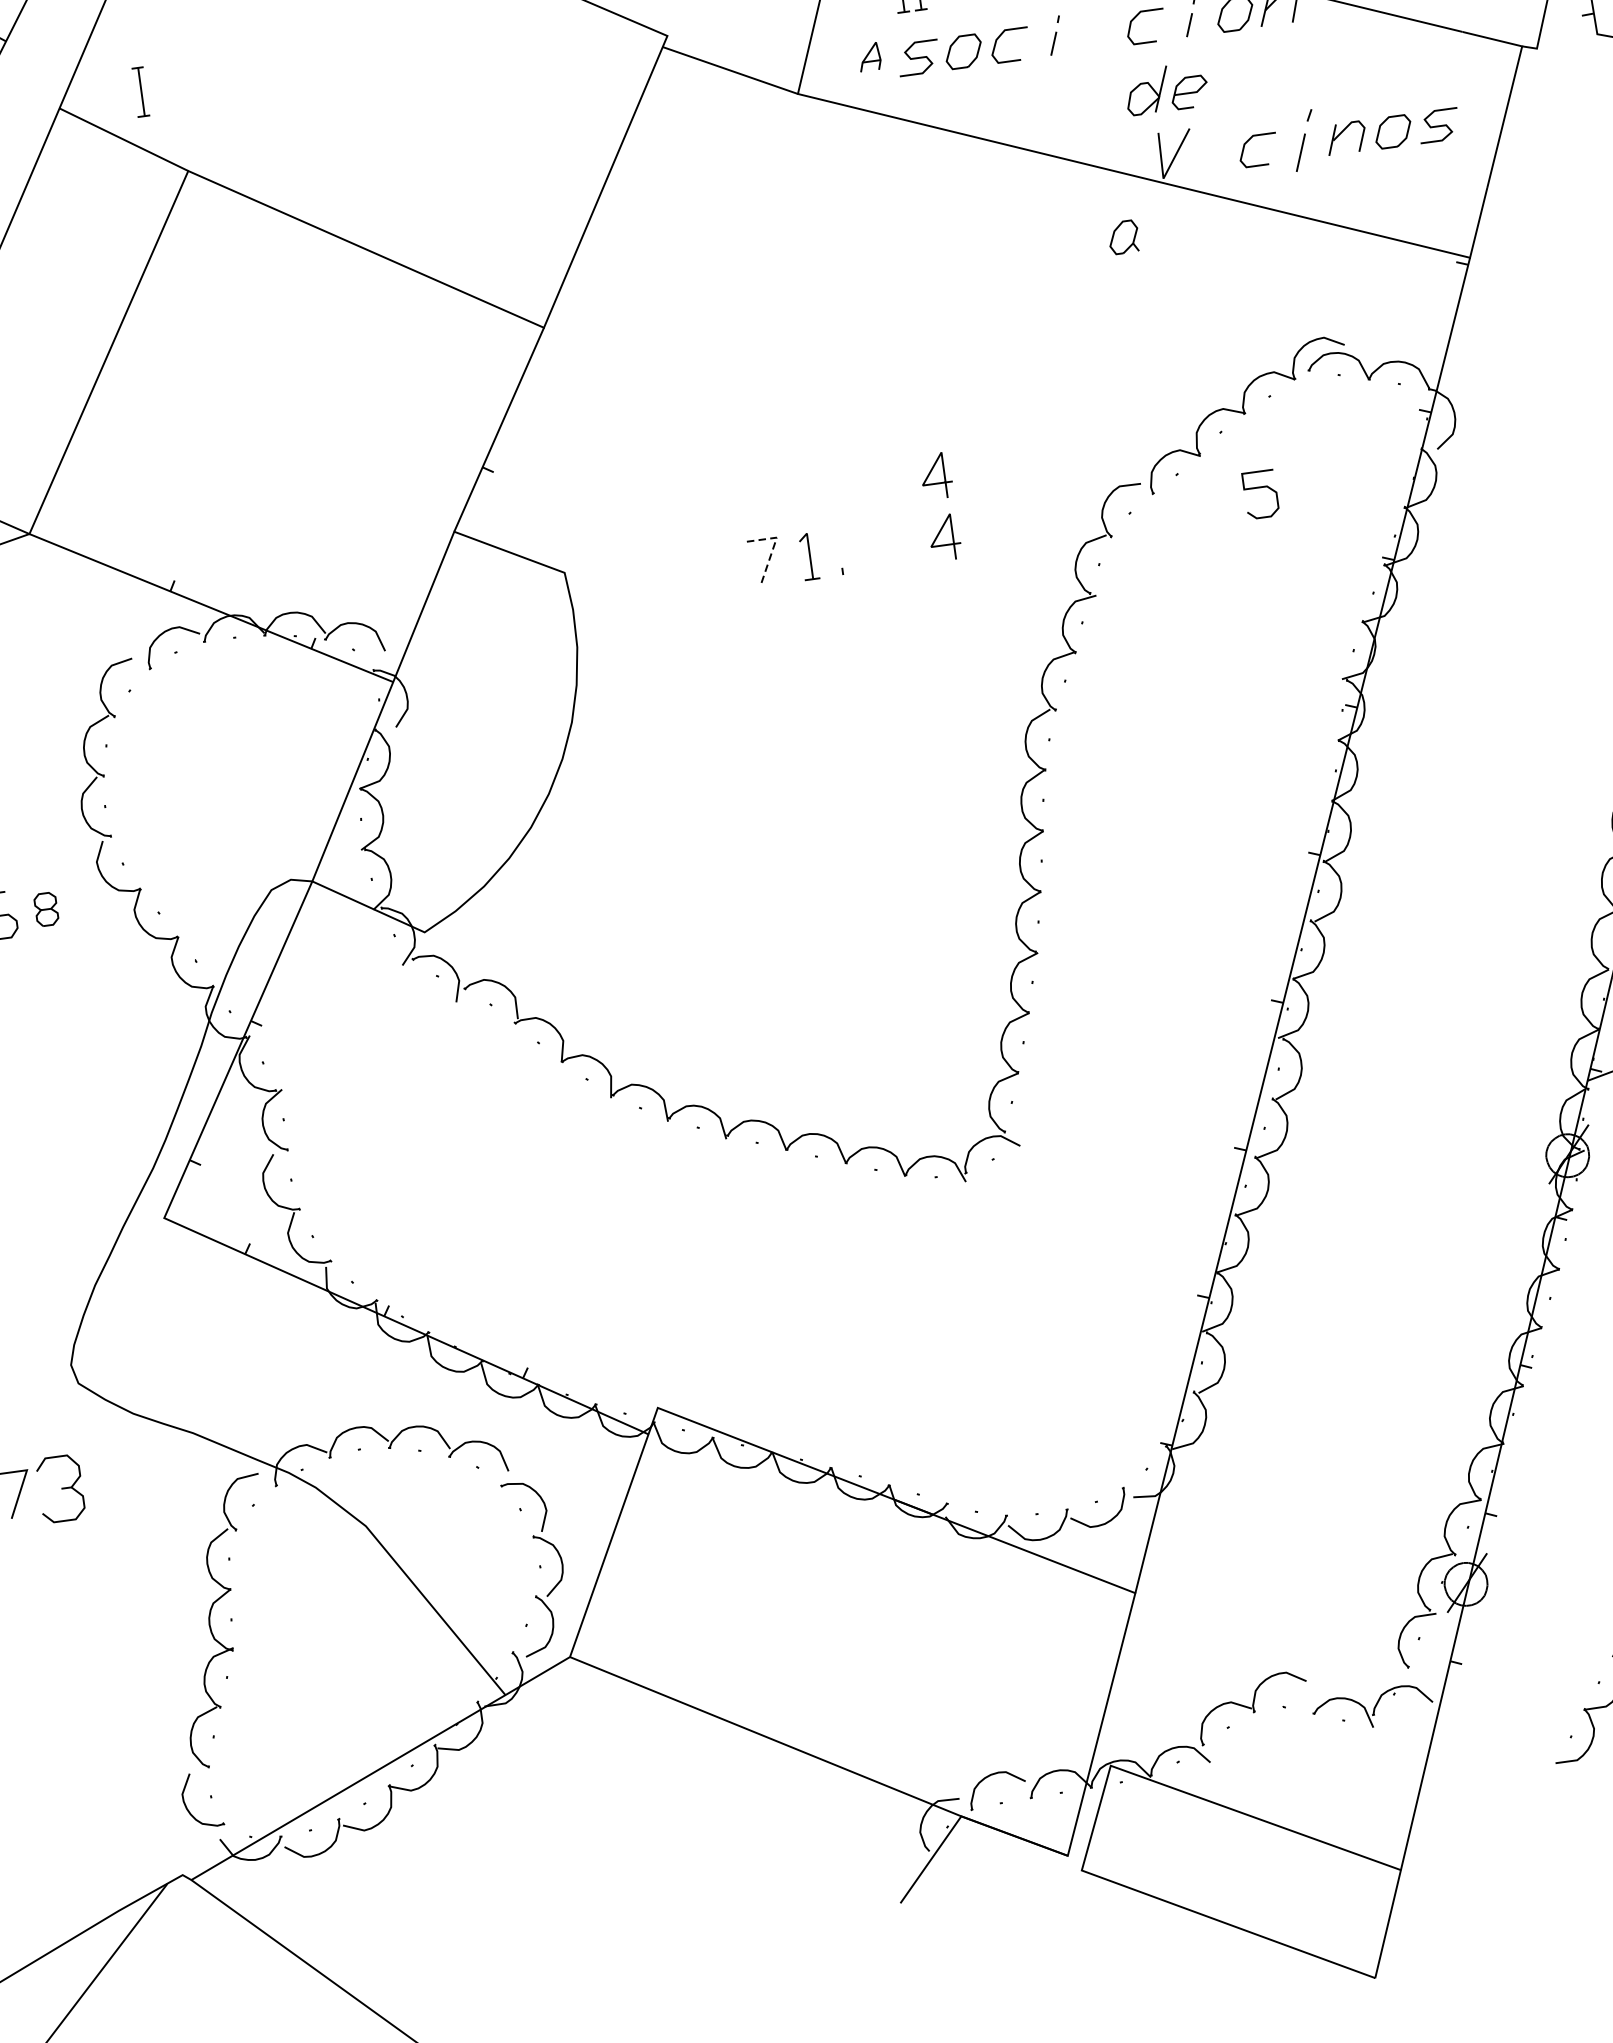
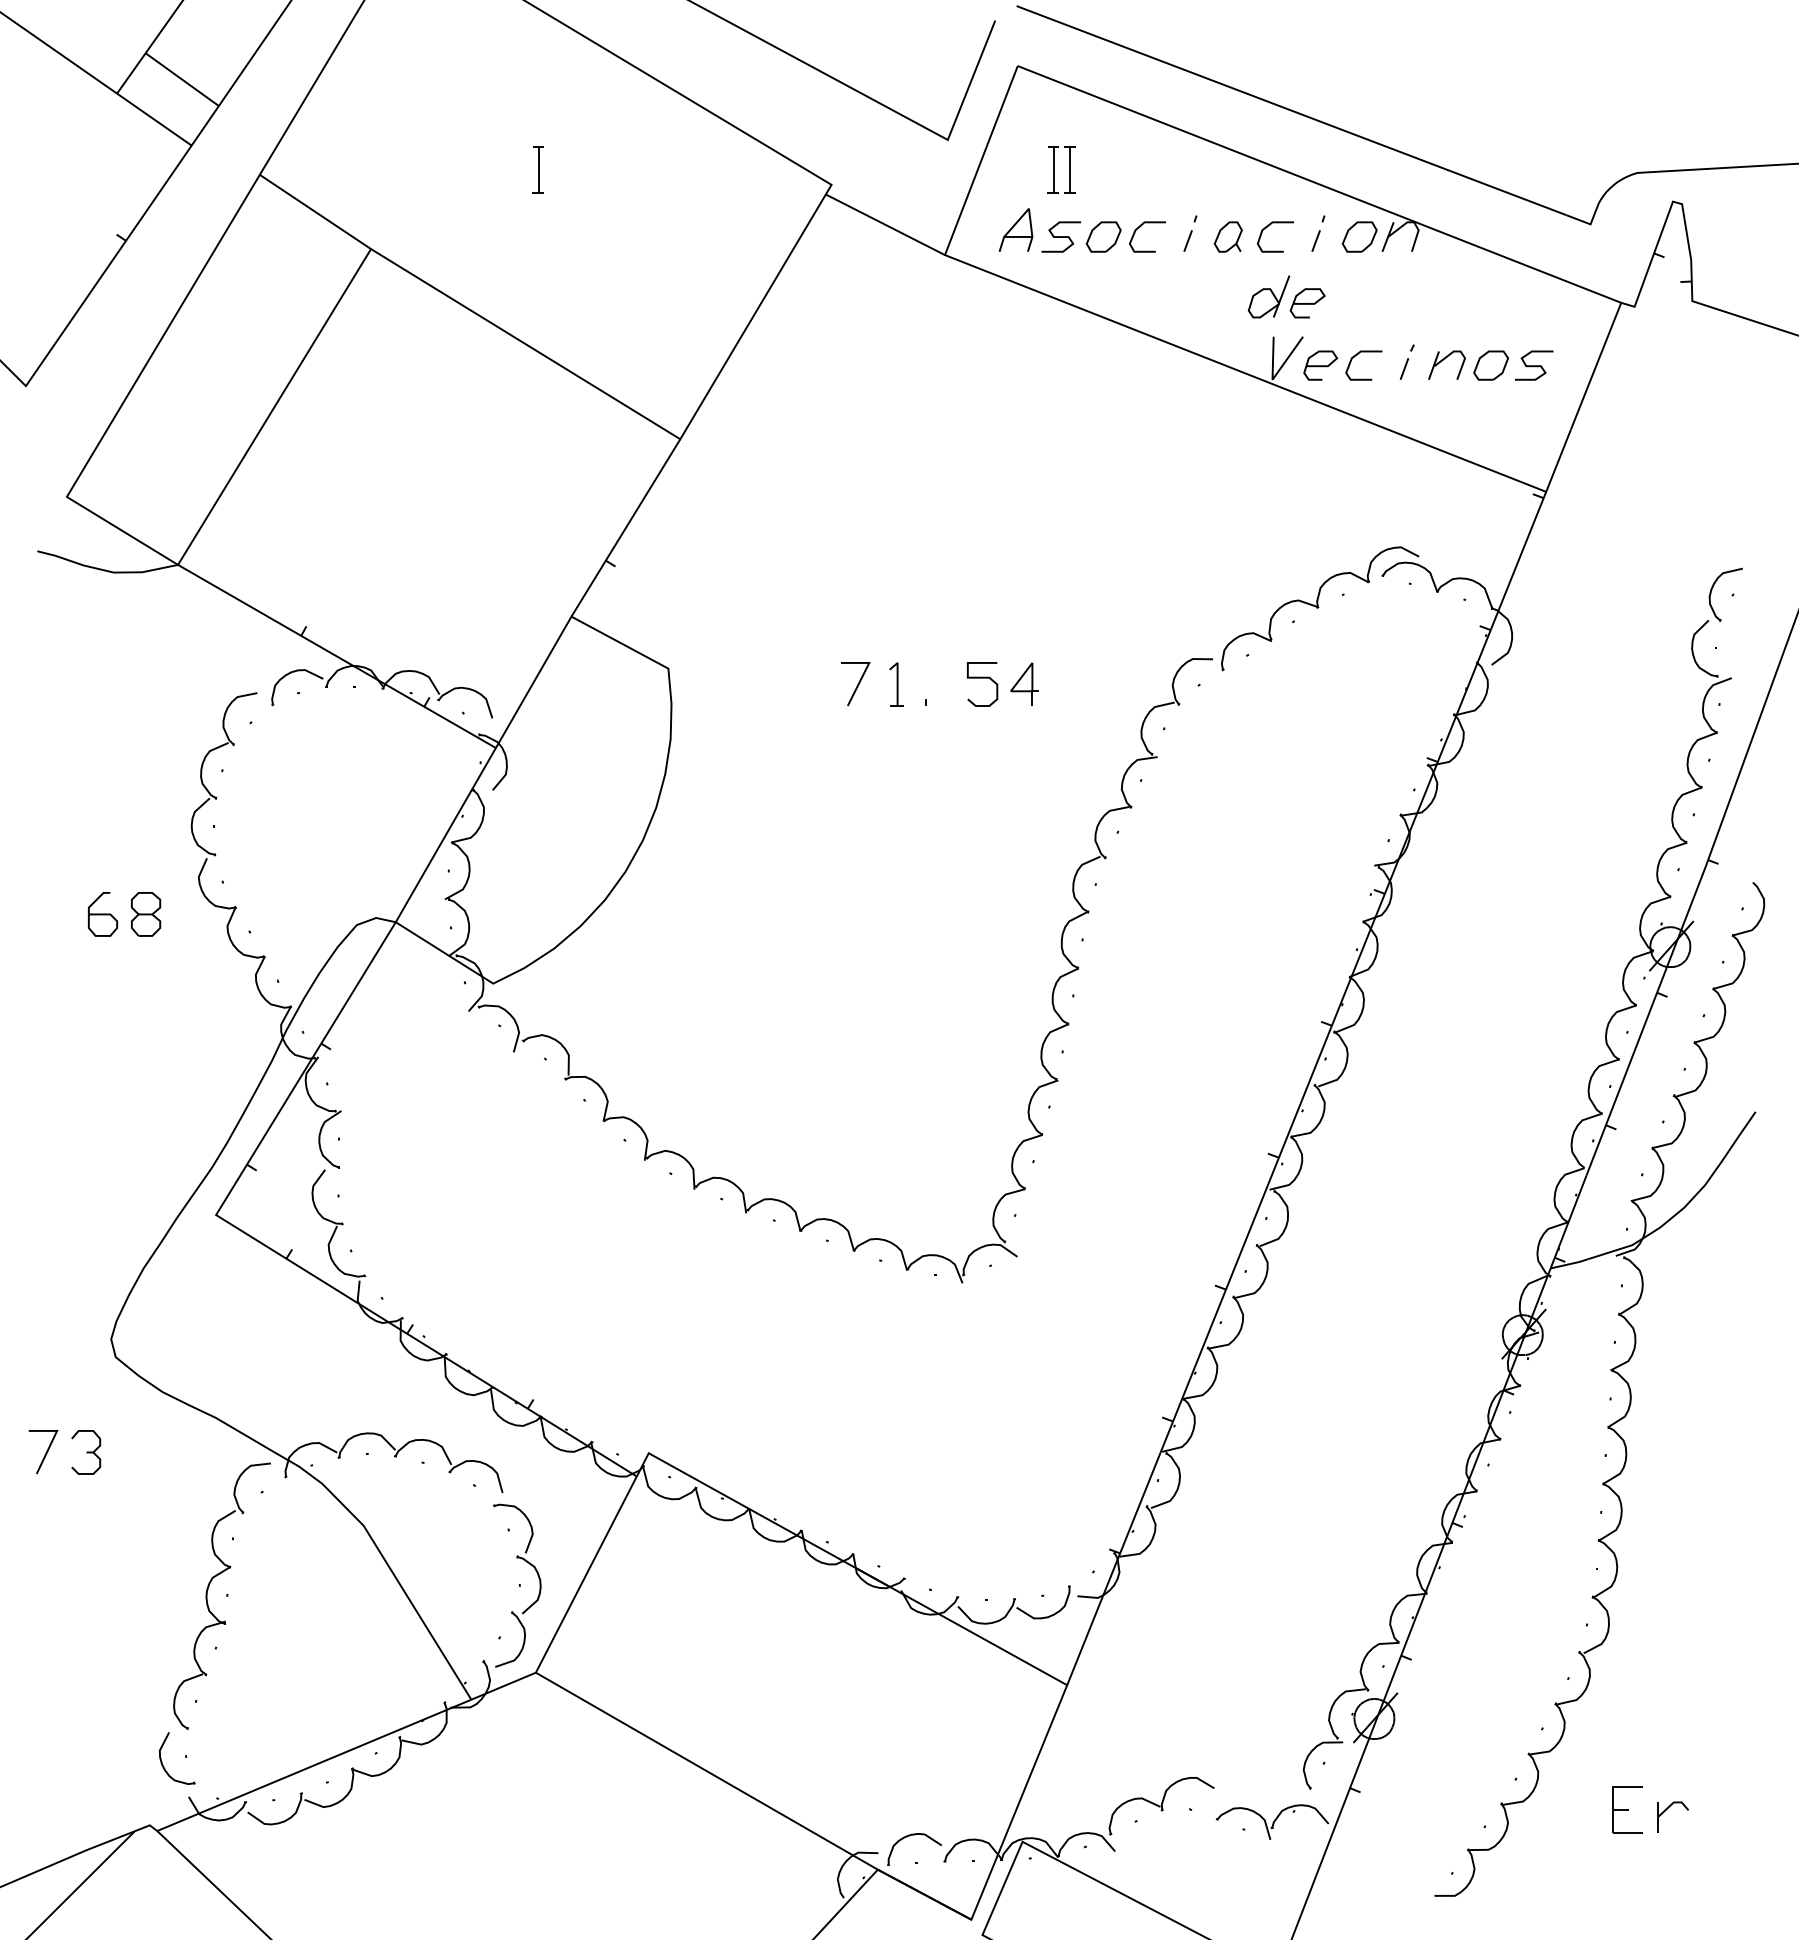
part: (869, 56) -> (1015, 229), size x1.67
part: (140, 91) -> (537, 169), moved
part: (1302, 139) -> (1406, 361), size x0.62
curve: (1212, 156) -> (1320, 365), added
part: (1122, 236) -> (1227, 236), moved
part: (936, 475) -> (1024, 625), removed
curve: (1259, 488) -> (982, 678), moved
line: (773, 547) -> (864, 671), dashed -> solid
part: (46, 909) -> (146, 914), size x1.43
part: (61, 1488) -> (86, 1452), size x0.71

